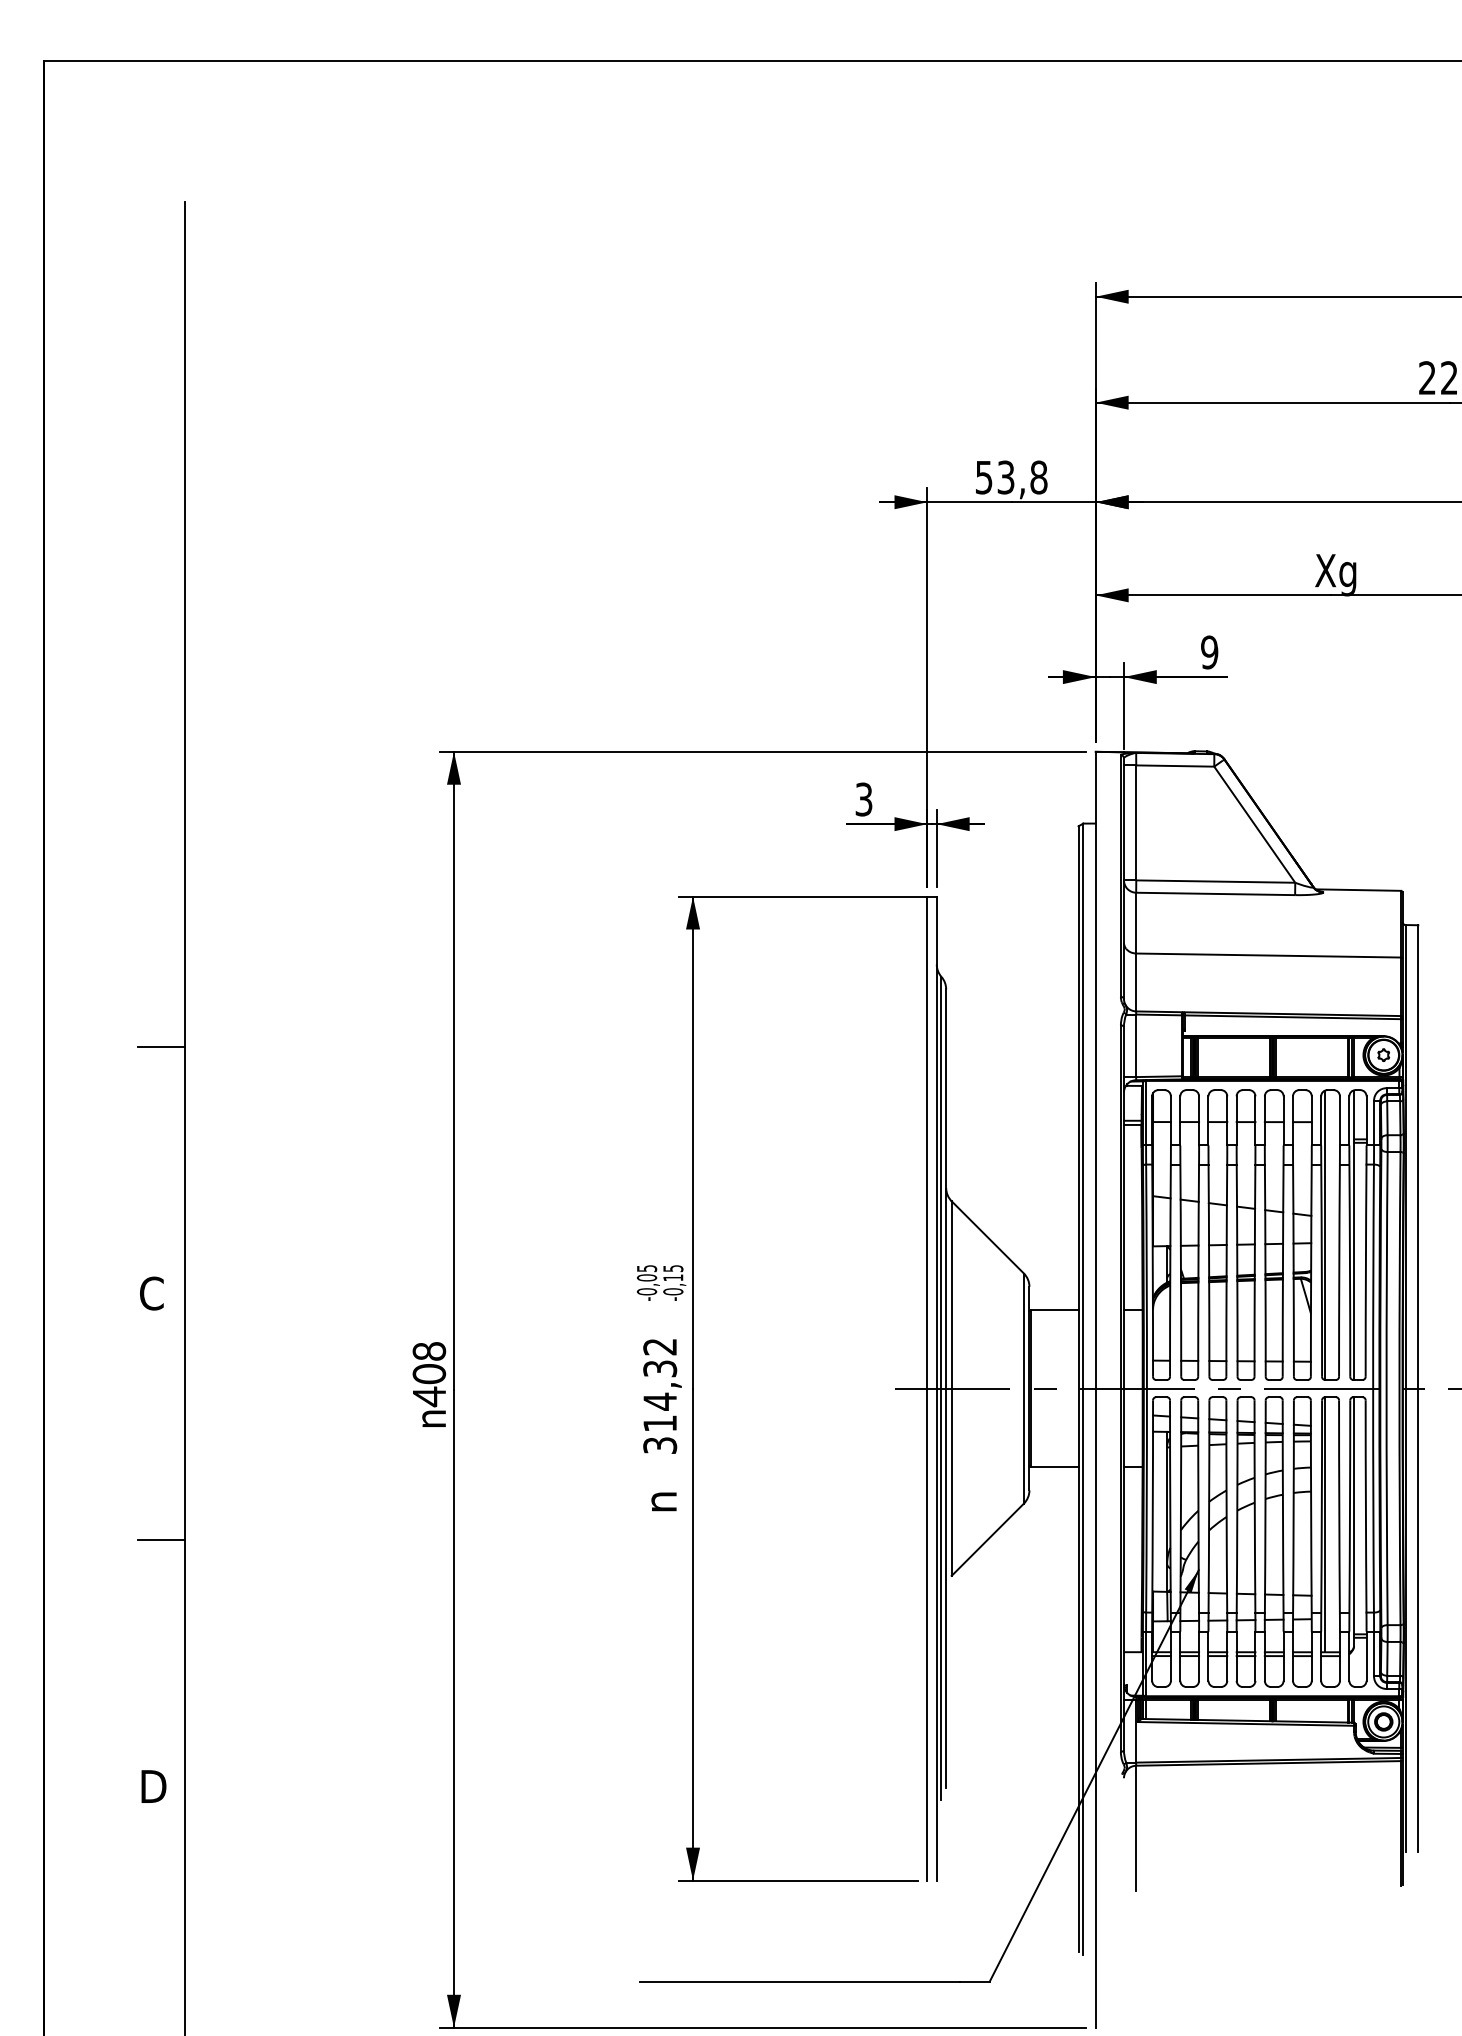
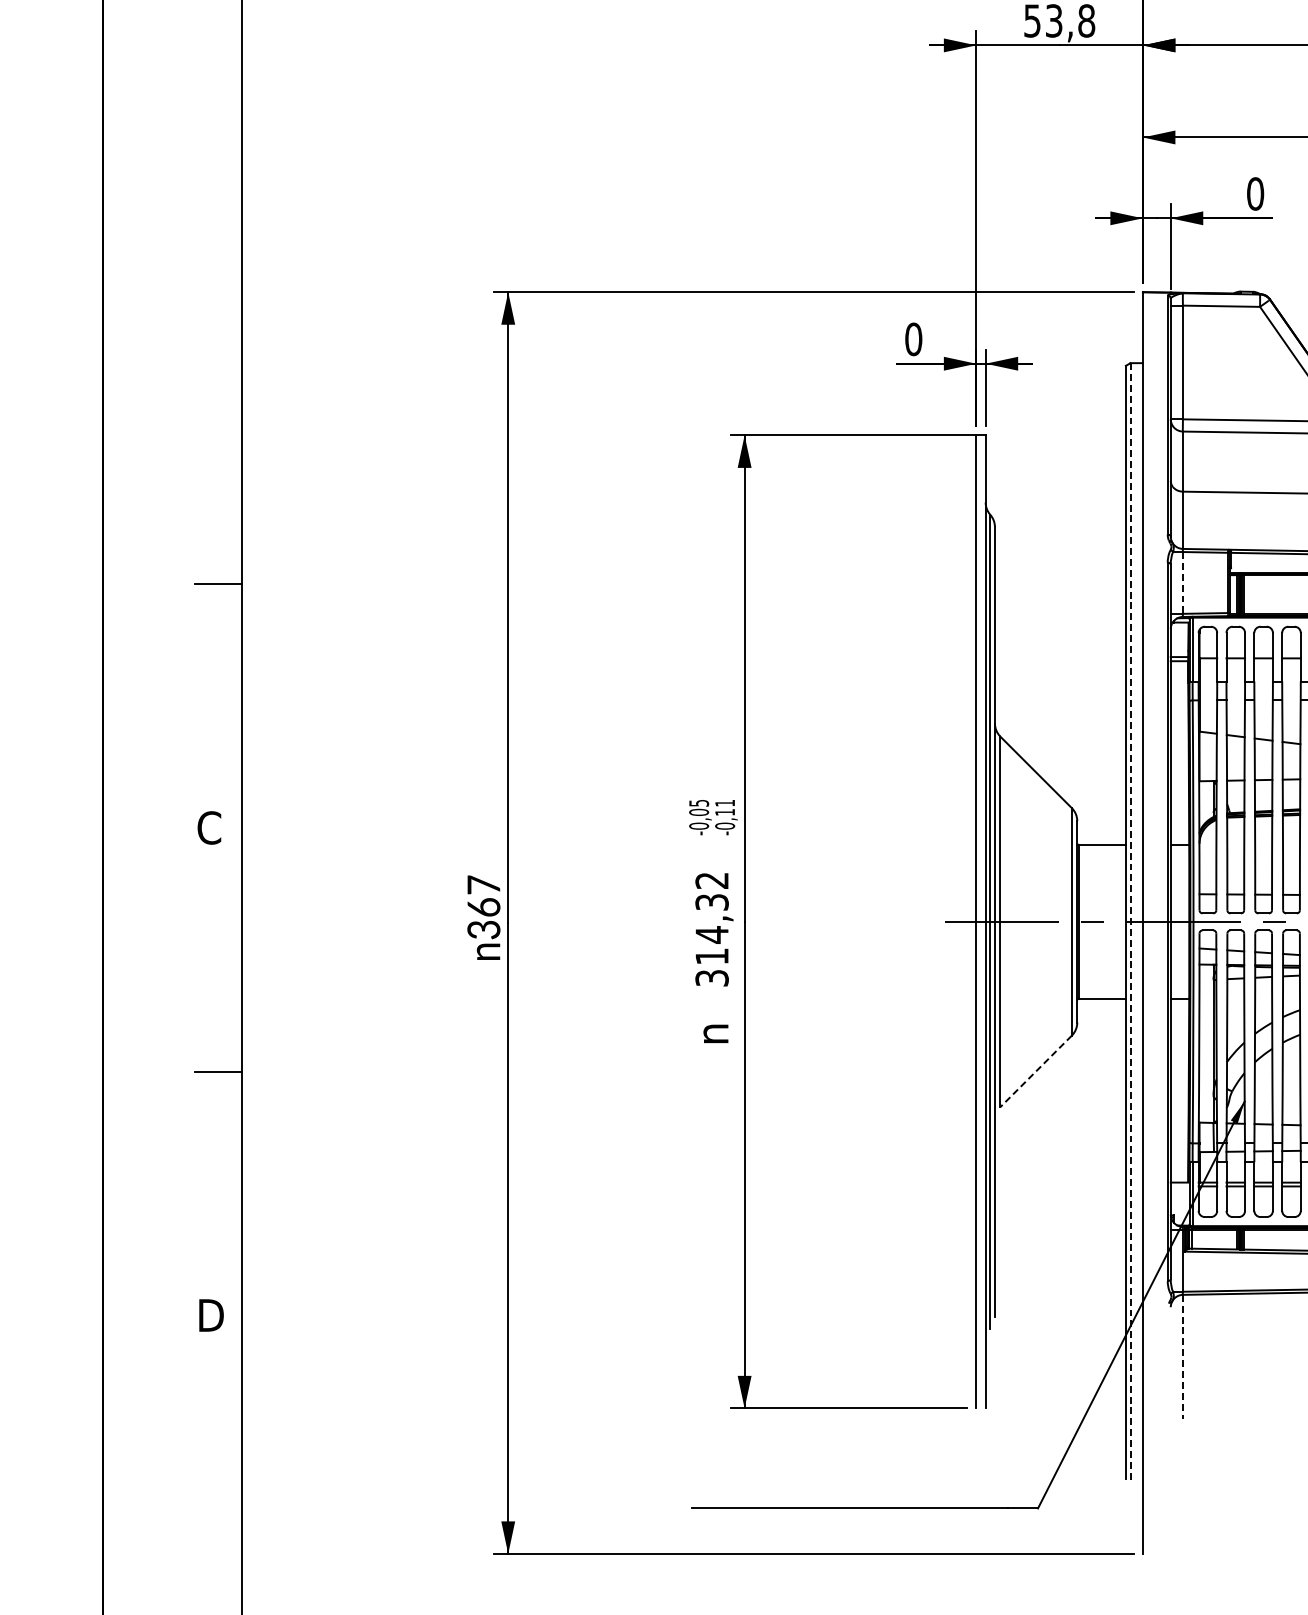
text: (1209, 652) -> (1255, 193), 9 -> 0
text: (863, 799) -> (913, 339), 3 -> 0
line: (1136, 1046) -> (1183, 583), solid -> dashed
text: (673, 1268) -> (725, 803), -0,15 -> -0,11
text: (429, 1374) -> (484, 907), 408 -> 367
line: (1083, 1389) -> (1130, 922), solid -> dashed
line: (987, 1540) -> (1035, 1072), solid -> dashed
line: (1136, 1828) -> (1183, 1356), solid -> dashed

